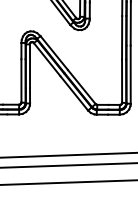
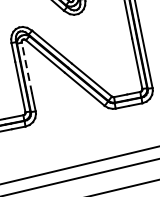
line: (30, 66) -> (27, 68), solid -> dashed

